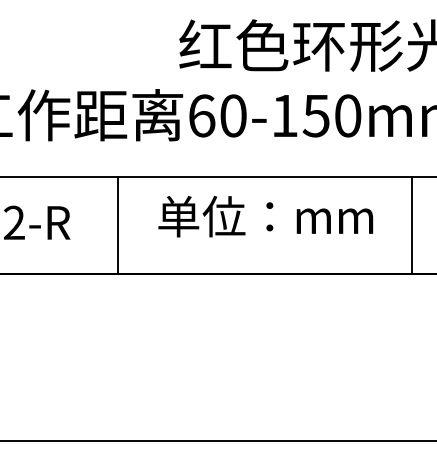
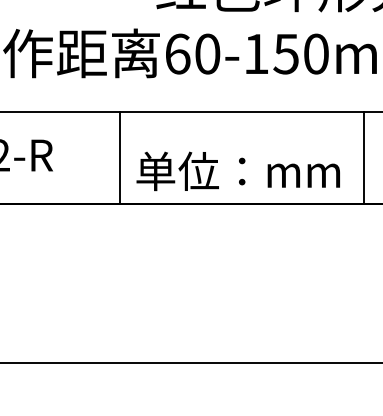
text: (265, 216) -> (238, 171), moved
line: (117, 225) -> (119, 157), moved
line: (411, 225) -> (363, 157), moved

